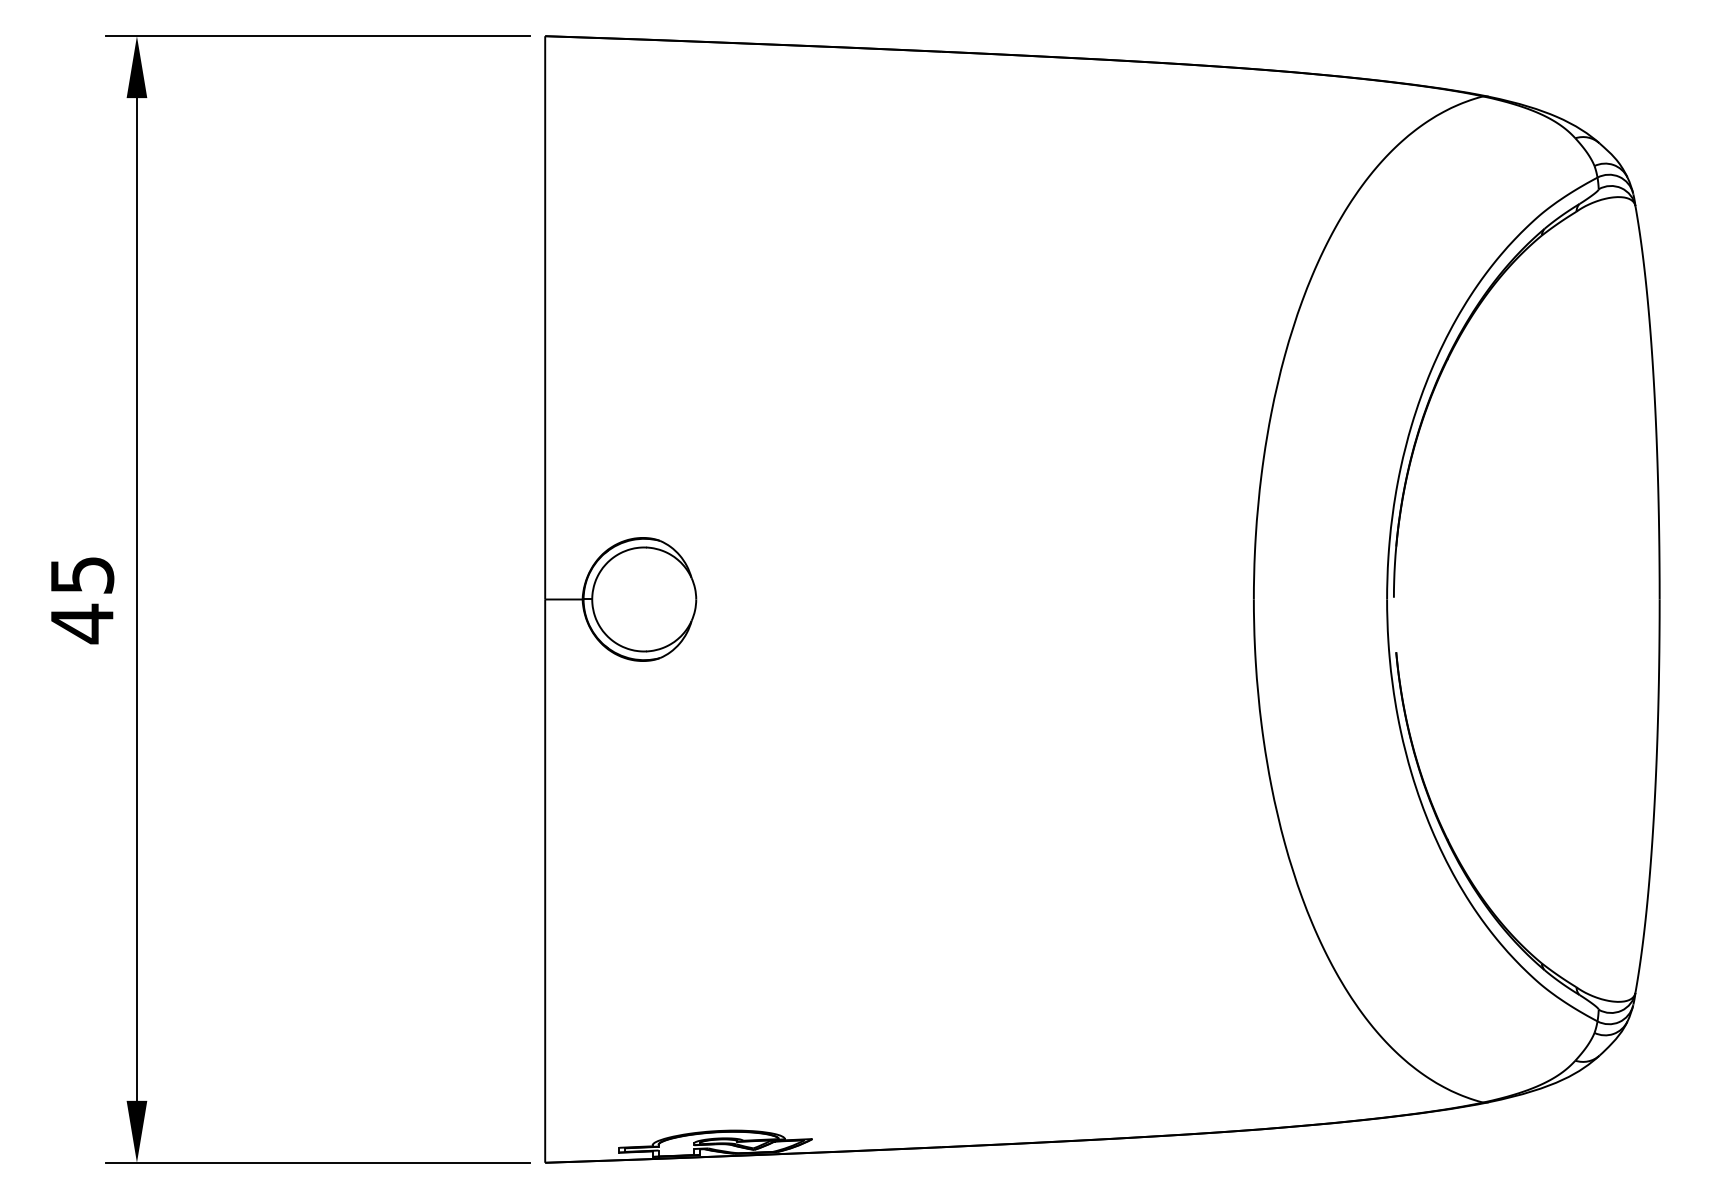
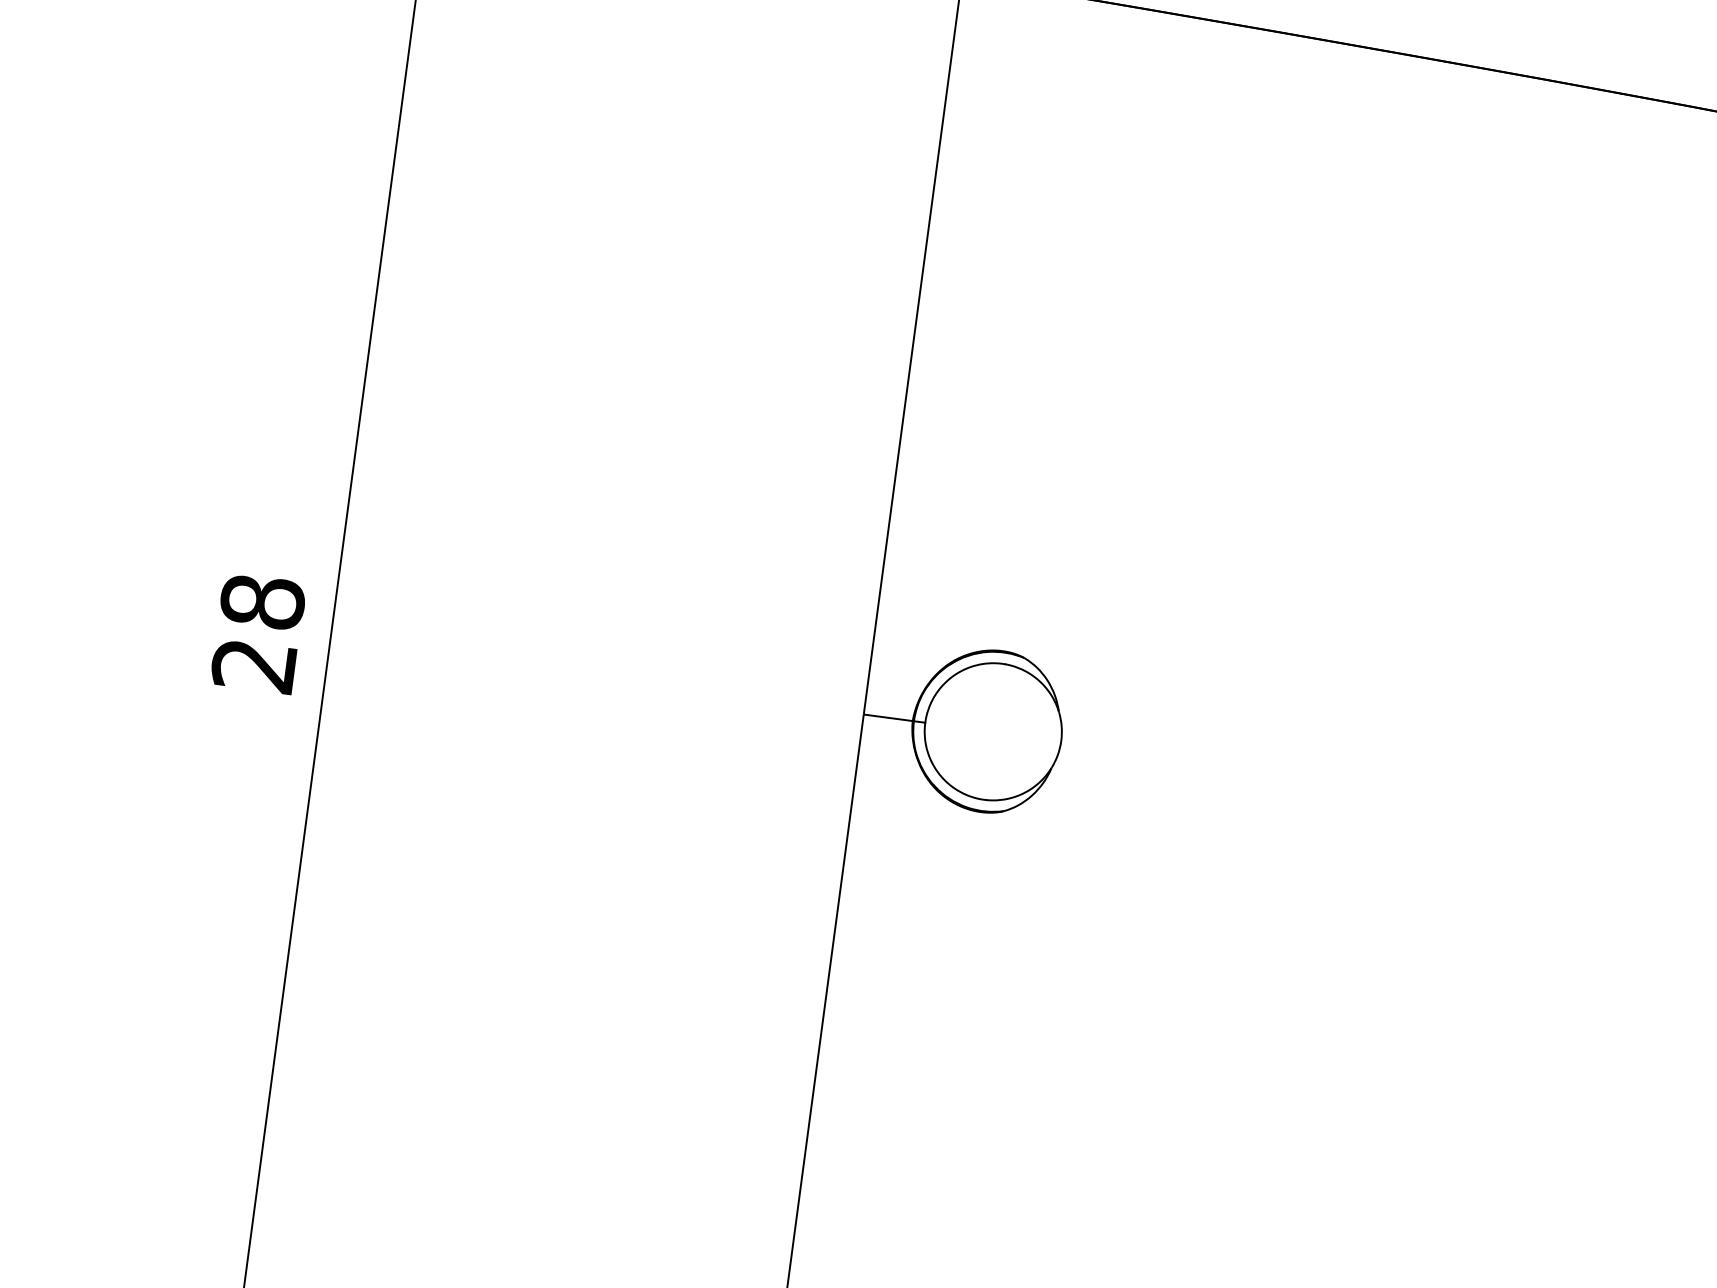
text: (82, 600) -> (258, 635), 45 -> 28

